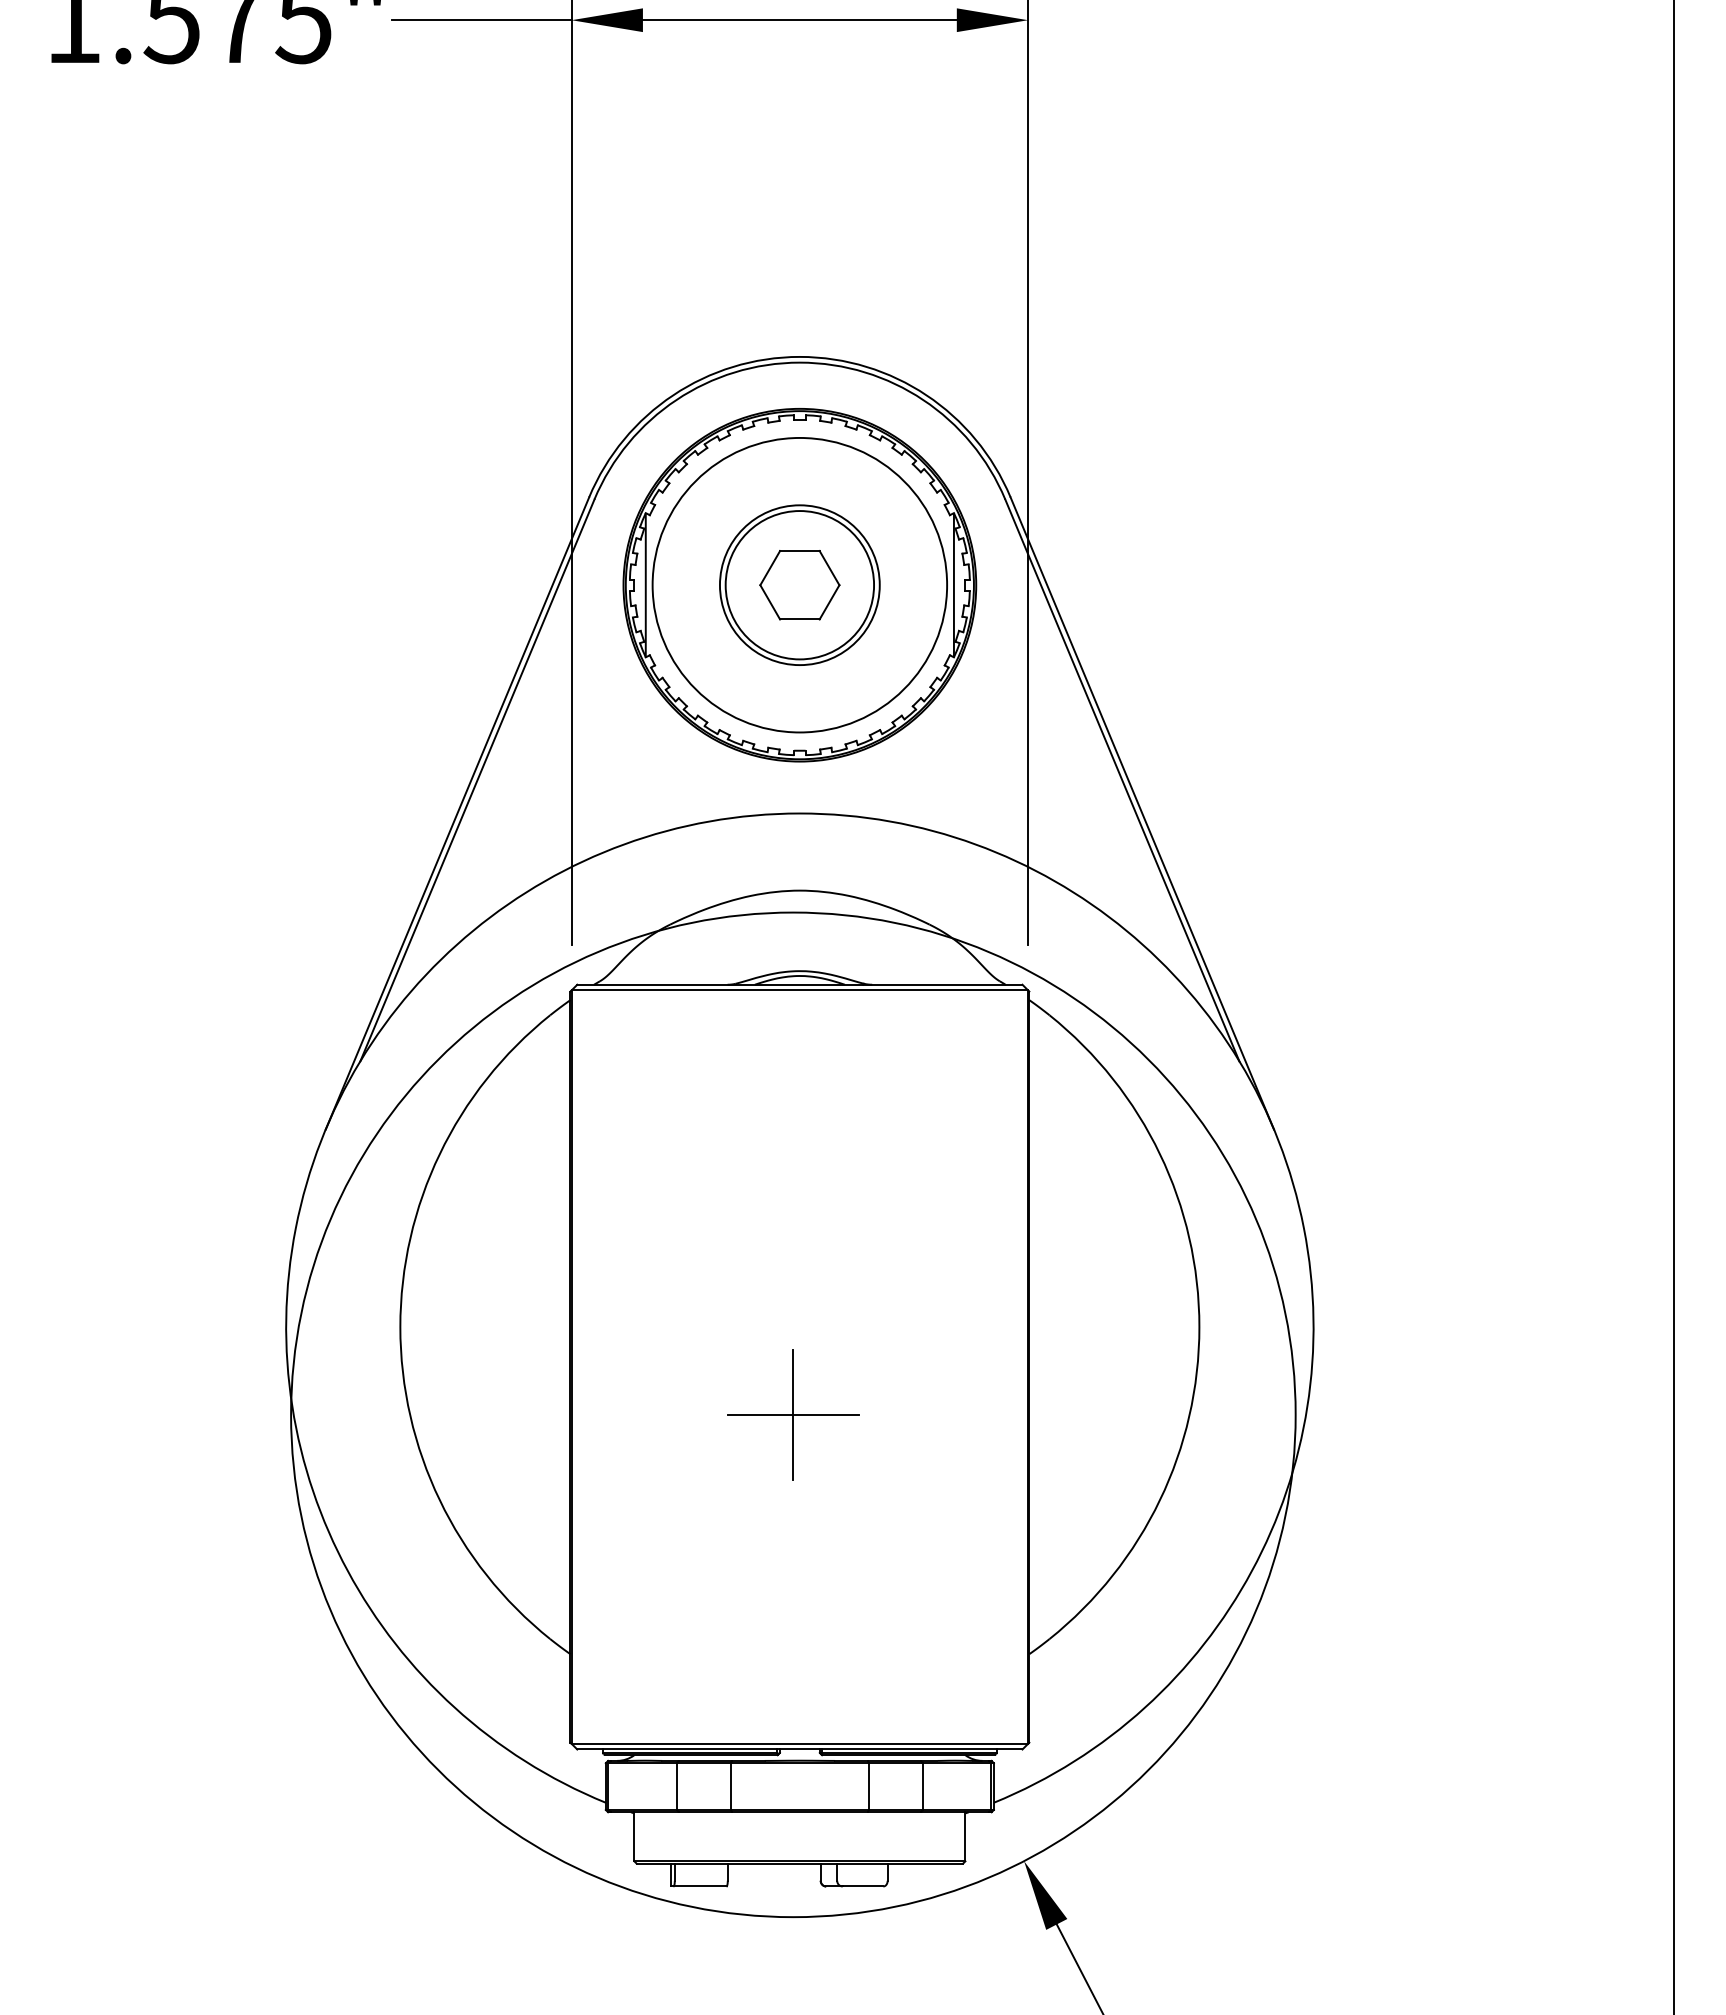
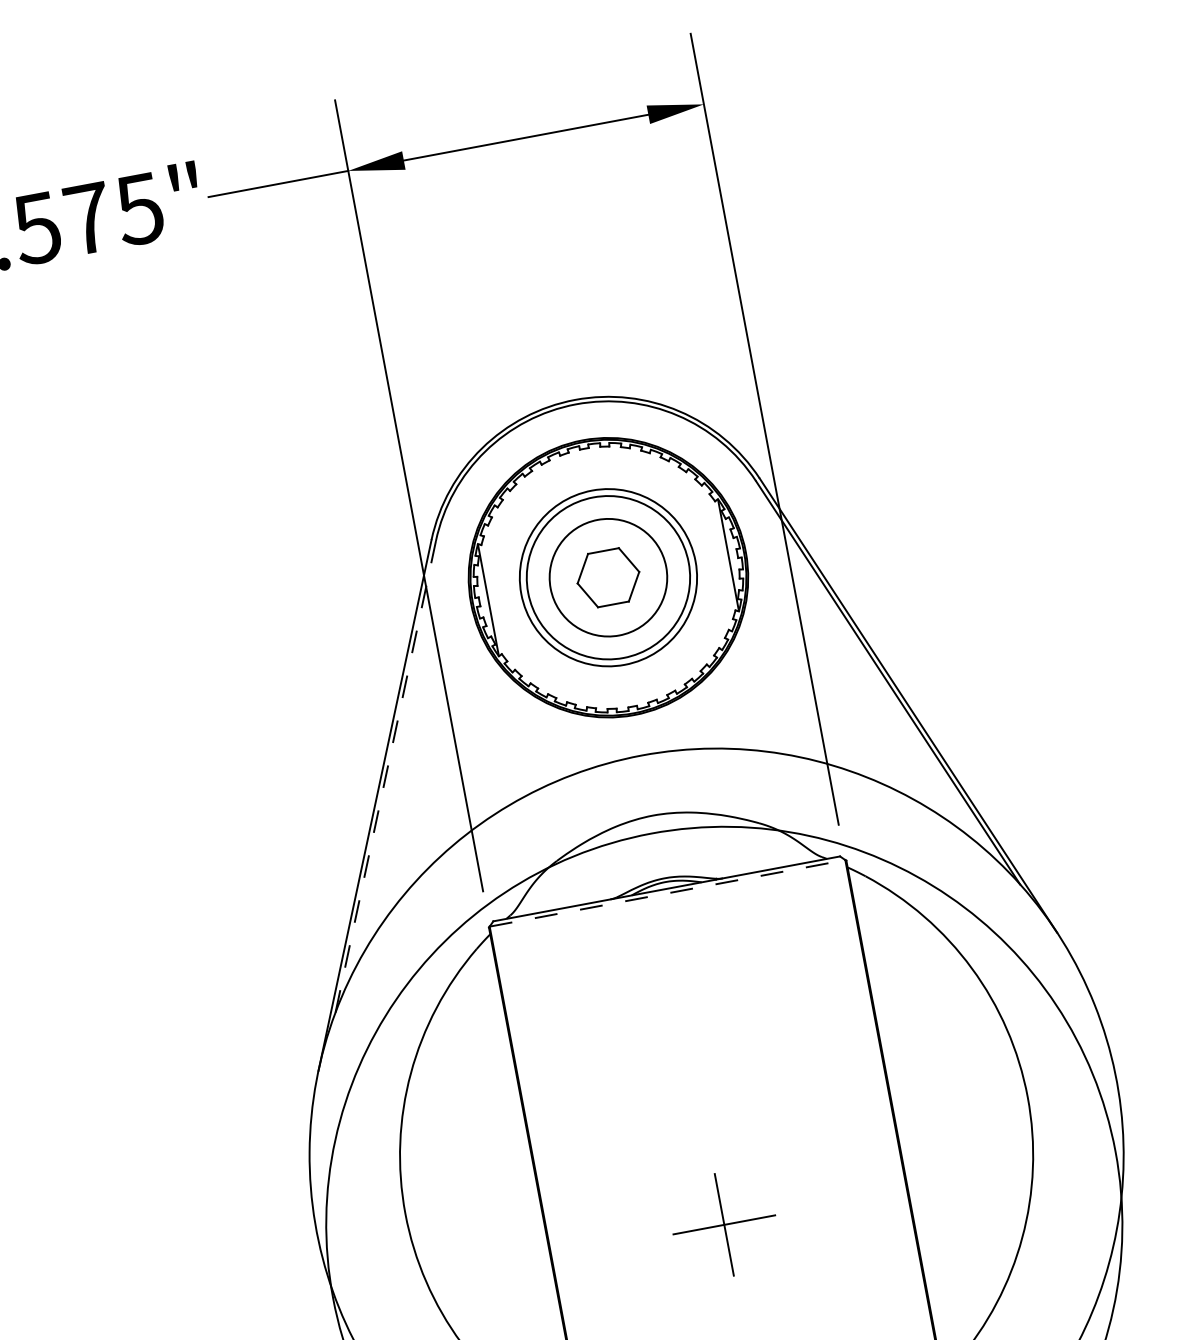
circle: (799, 584) -> (608, 577), size x0.7
circle: (799, 585) -> (608, 578), size x1.4
line: (477, 780) -> (385, 776), solid -> dashed
line: (800, 990) -> (668, 893), solid -> dashed

